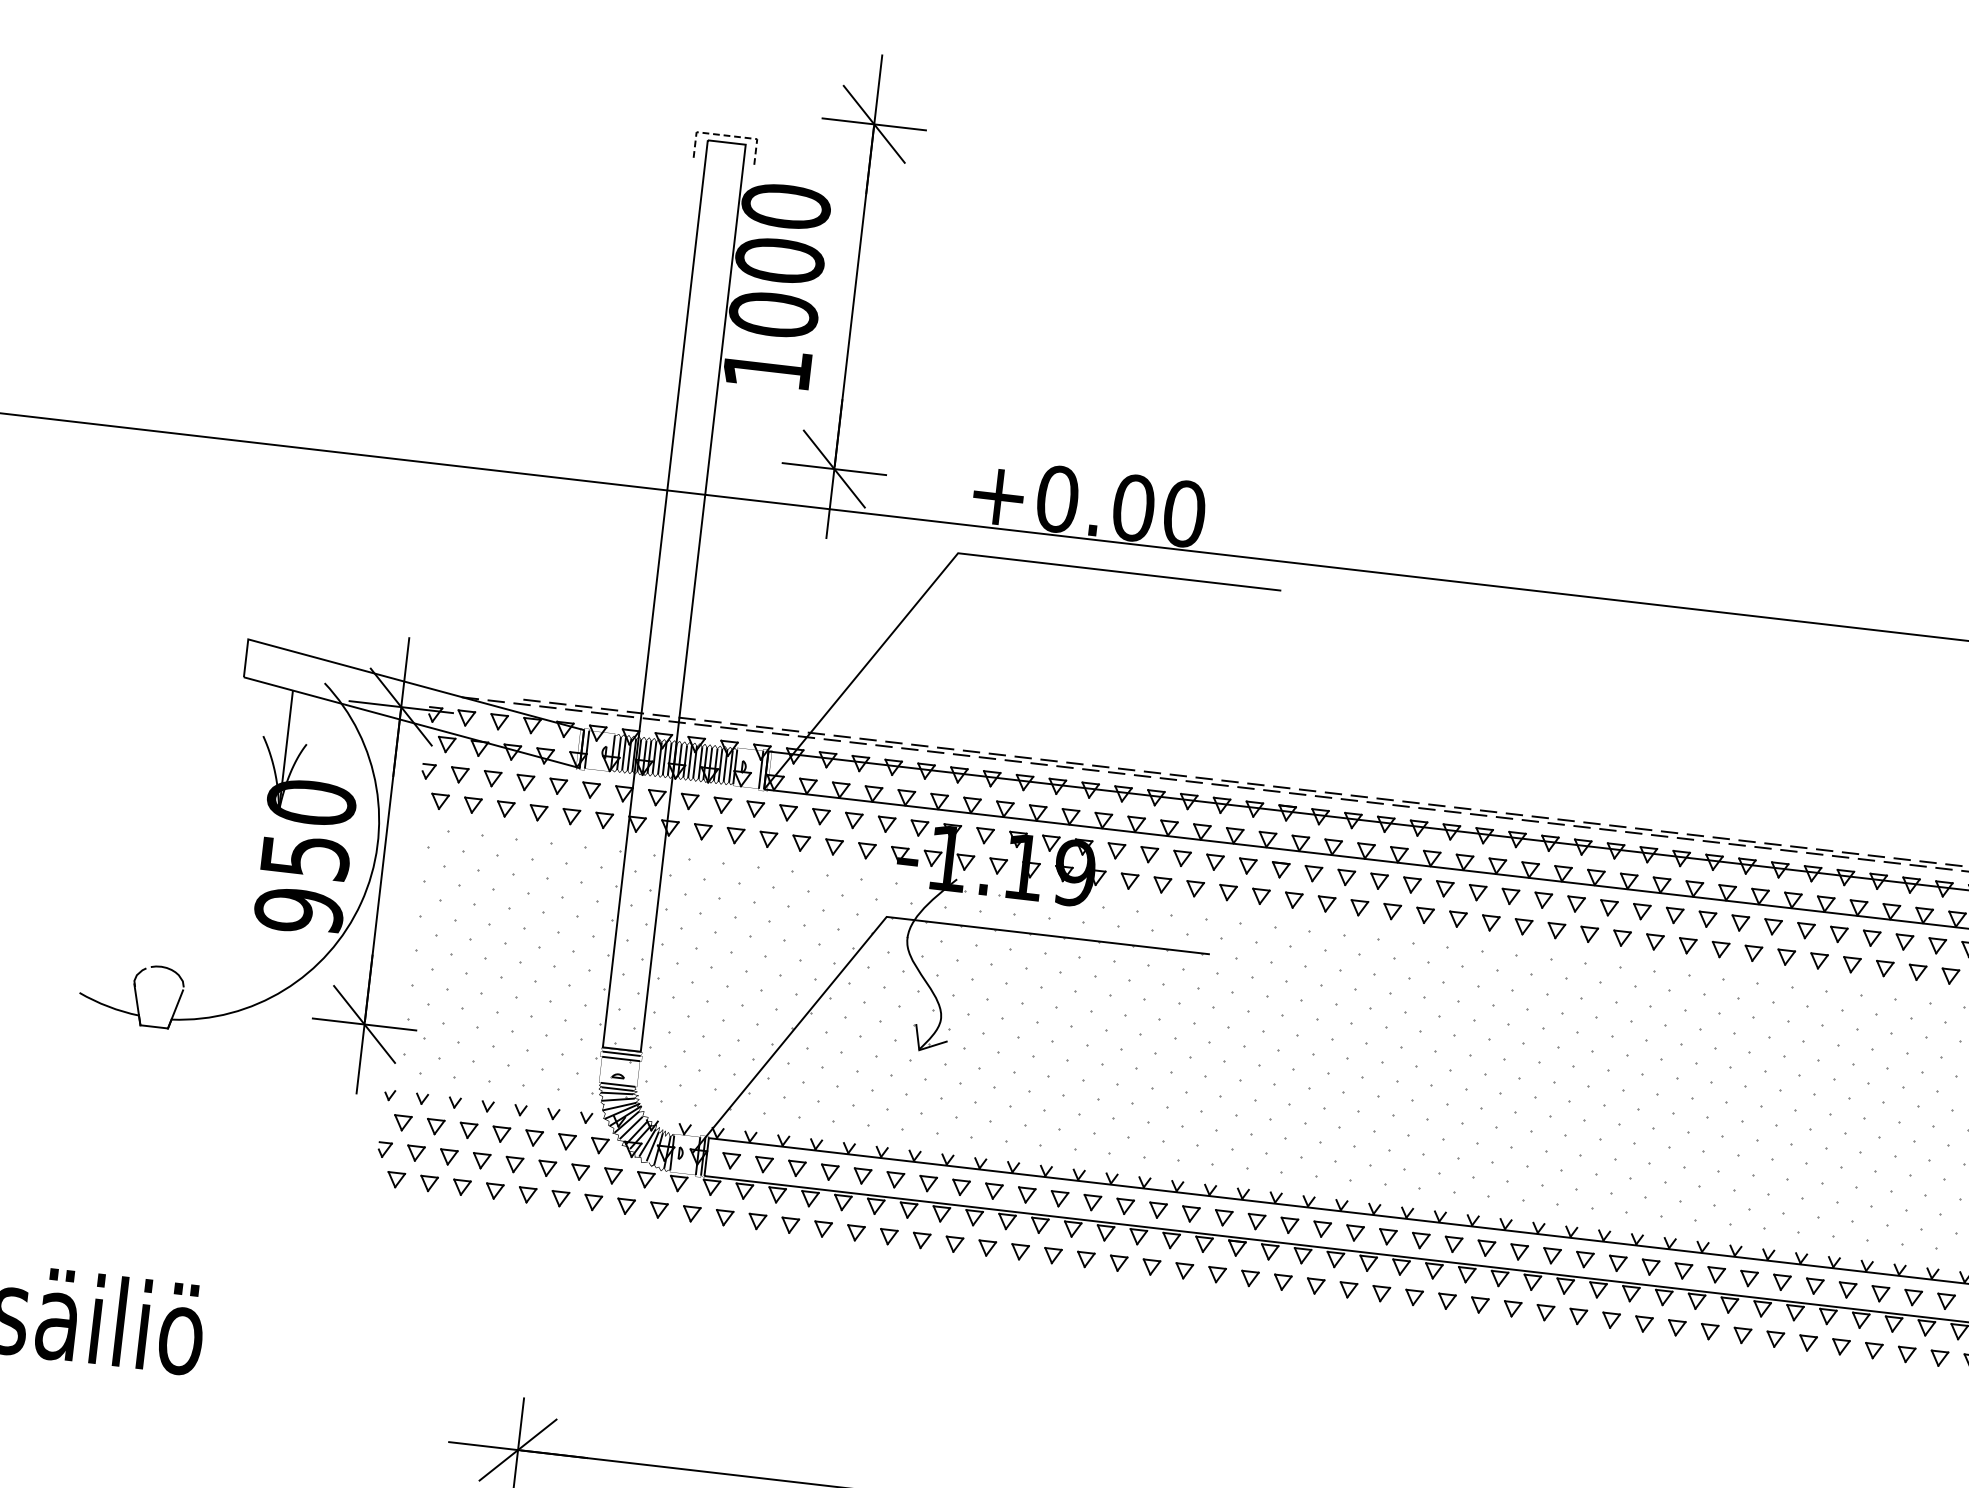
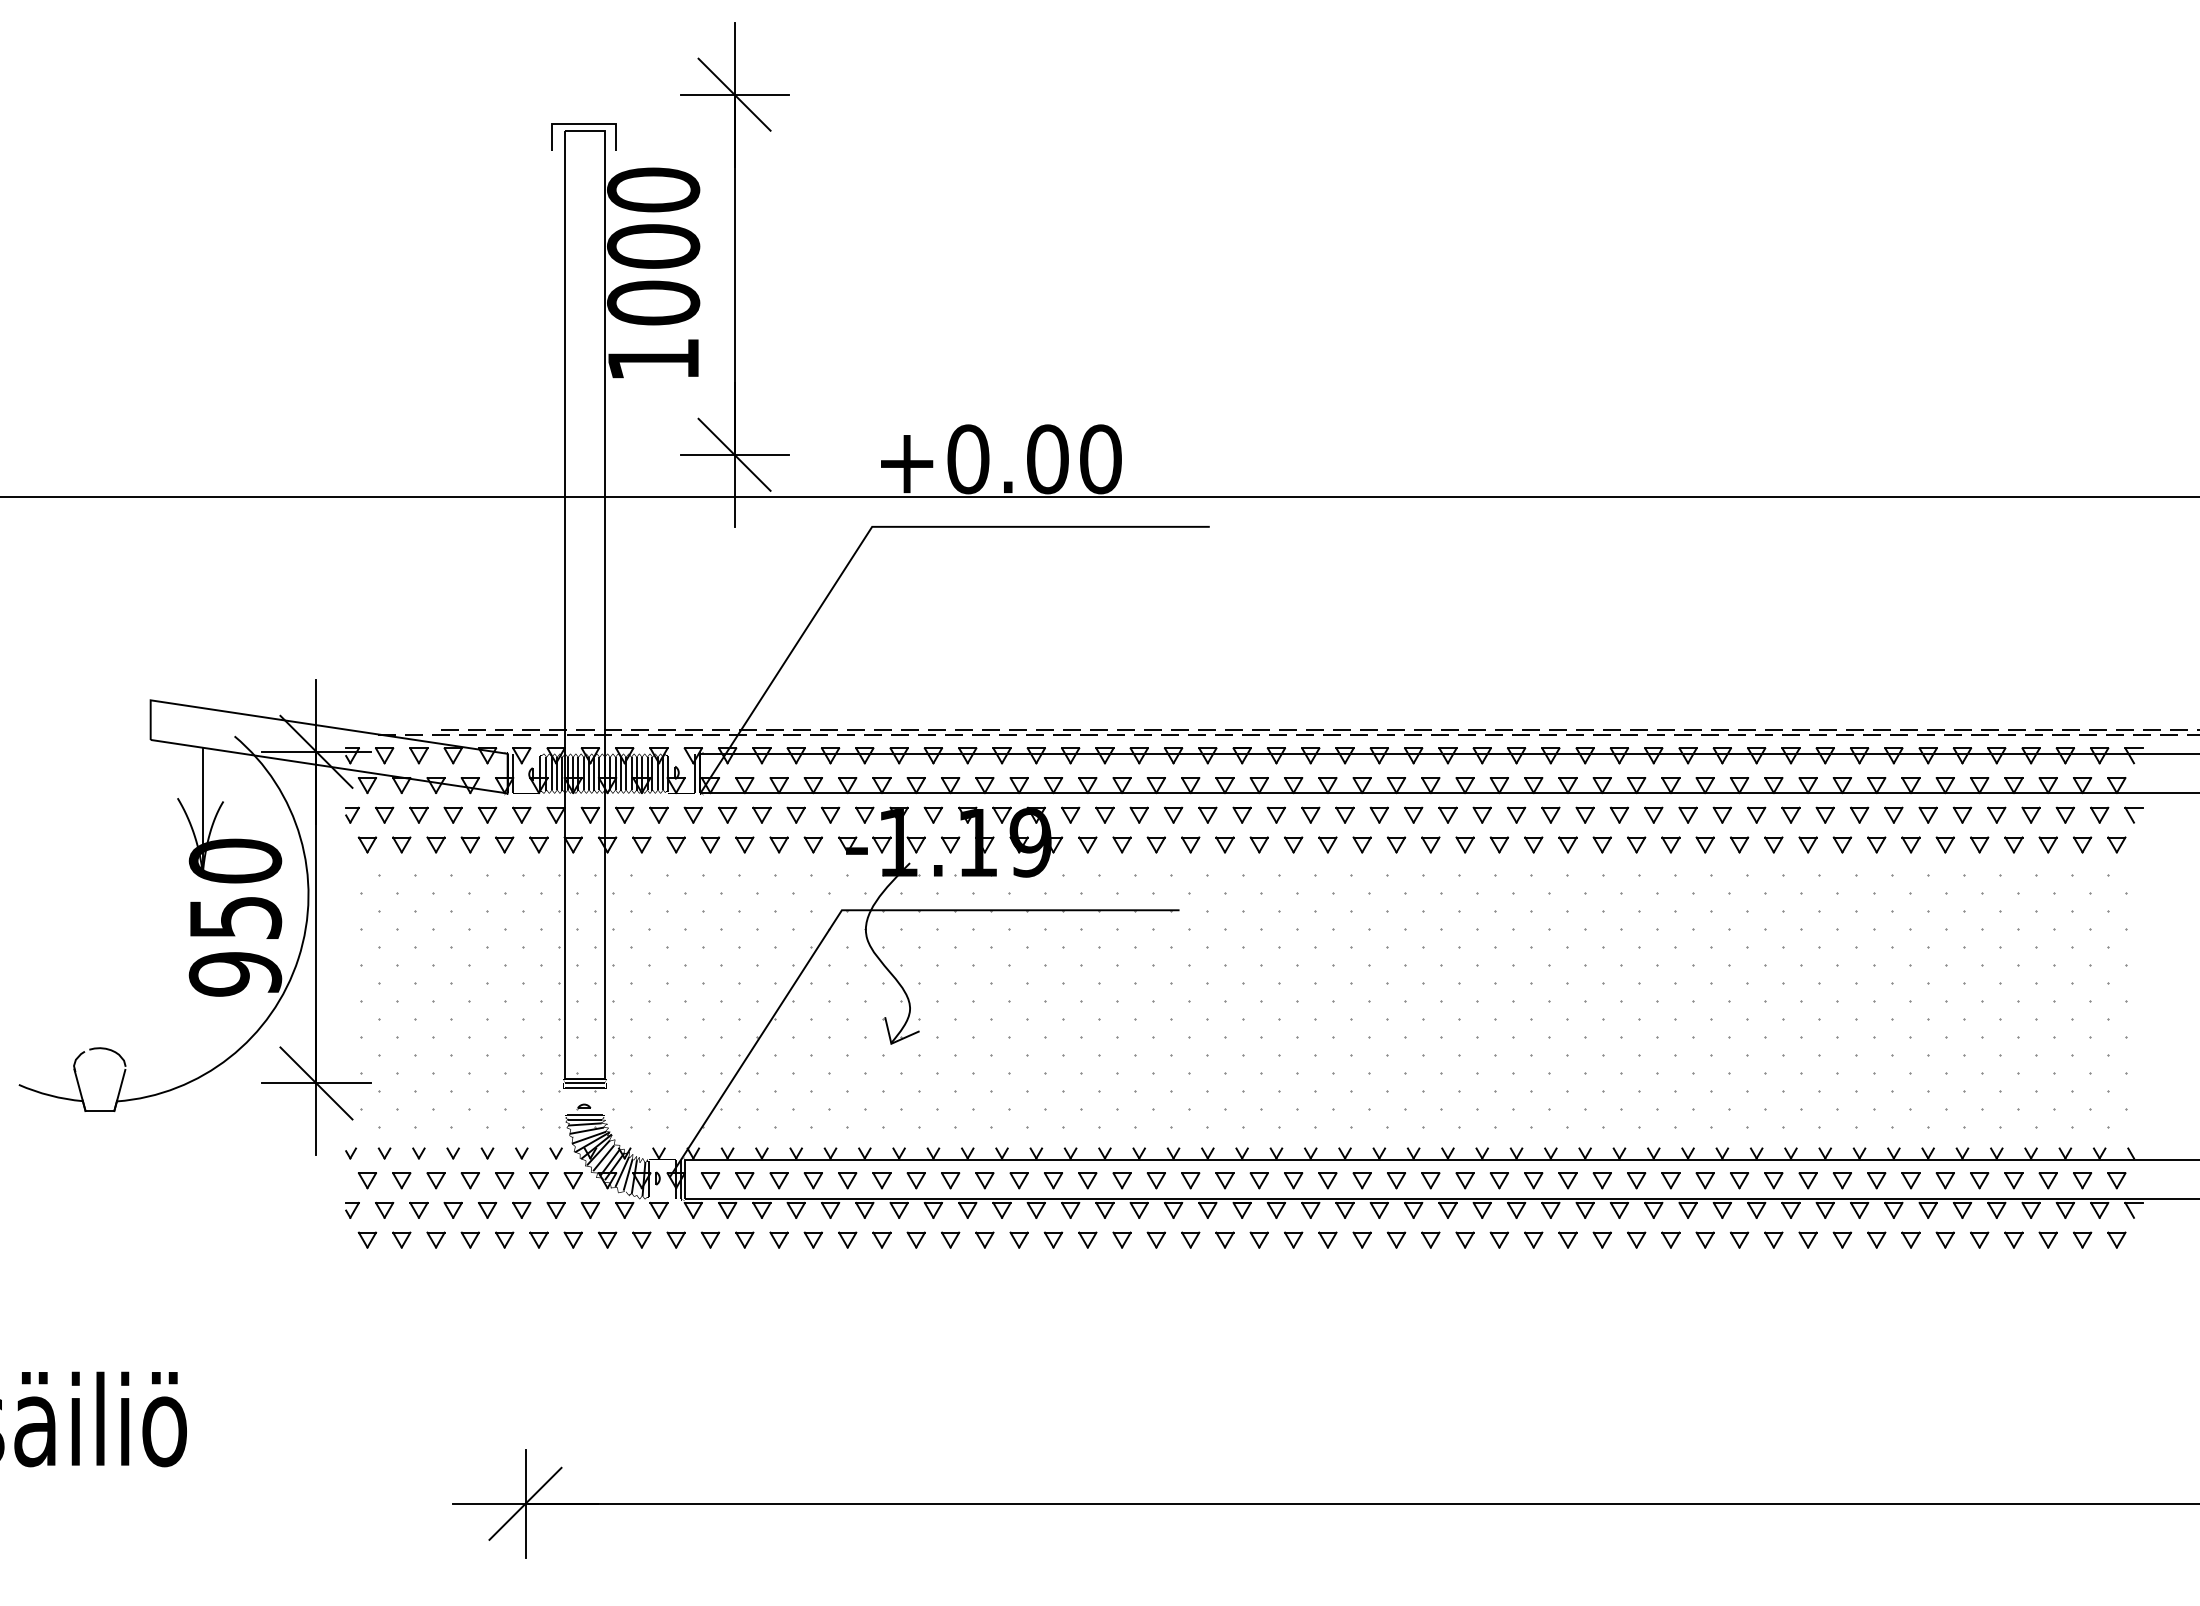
line: (727, 135) -> (584, 123), dashed -> solid

